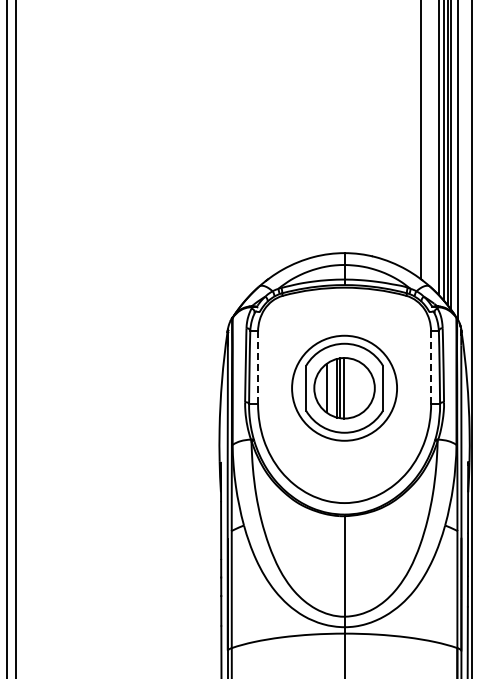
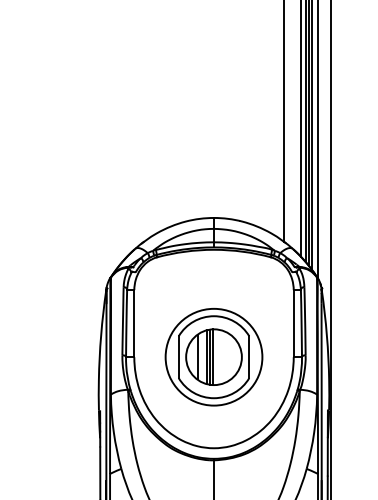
line: (431, 367) -> (294, 323), dashed -> solid
line: (258, 368) -> (134, 324), dashed -> solid
part: (344, 387) -> (213, 356), moved

